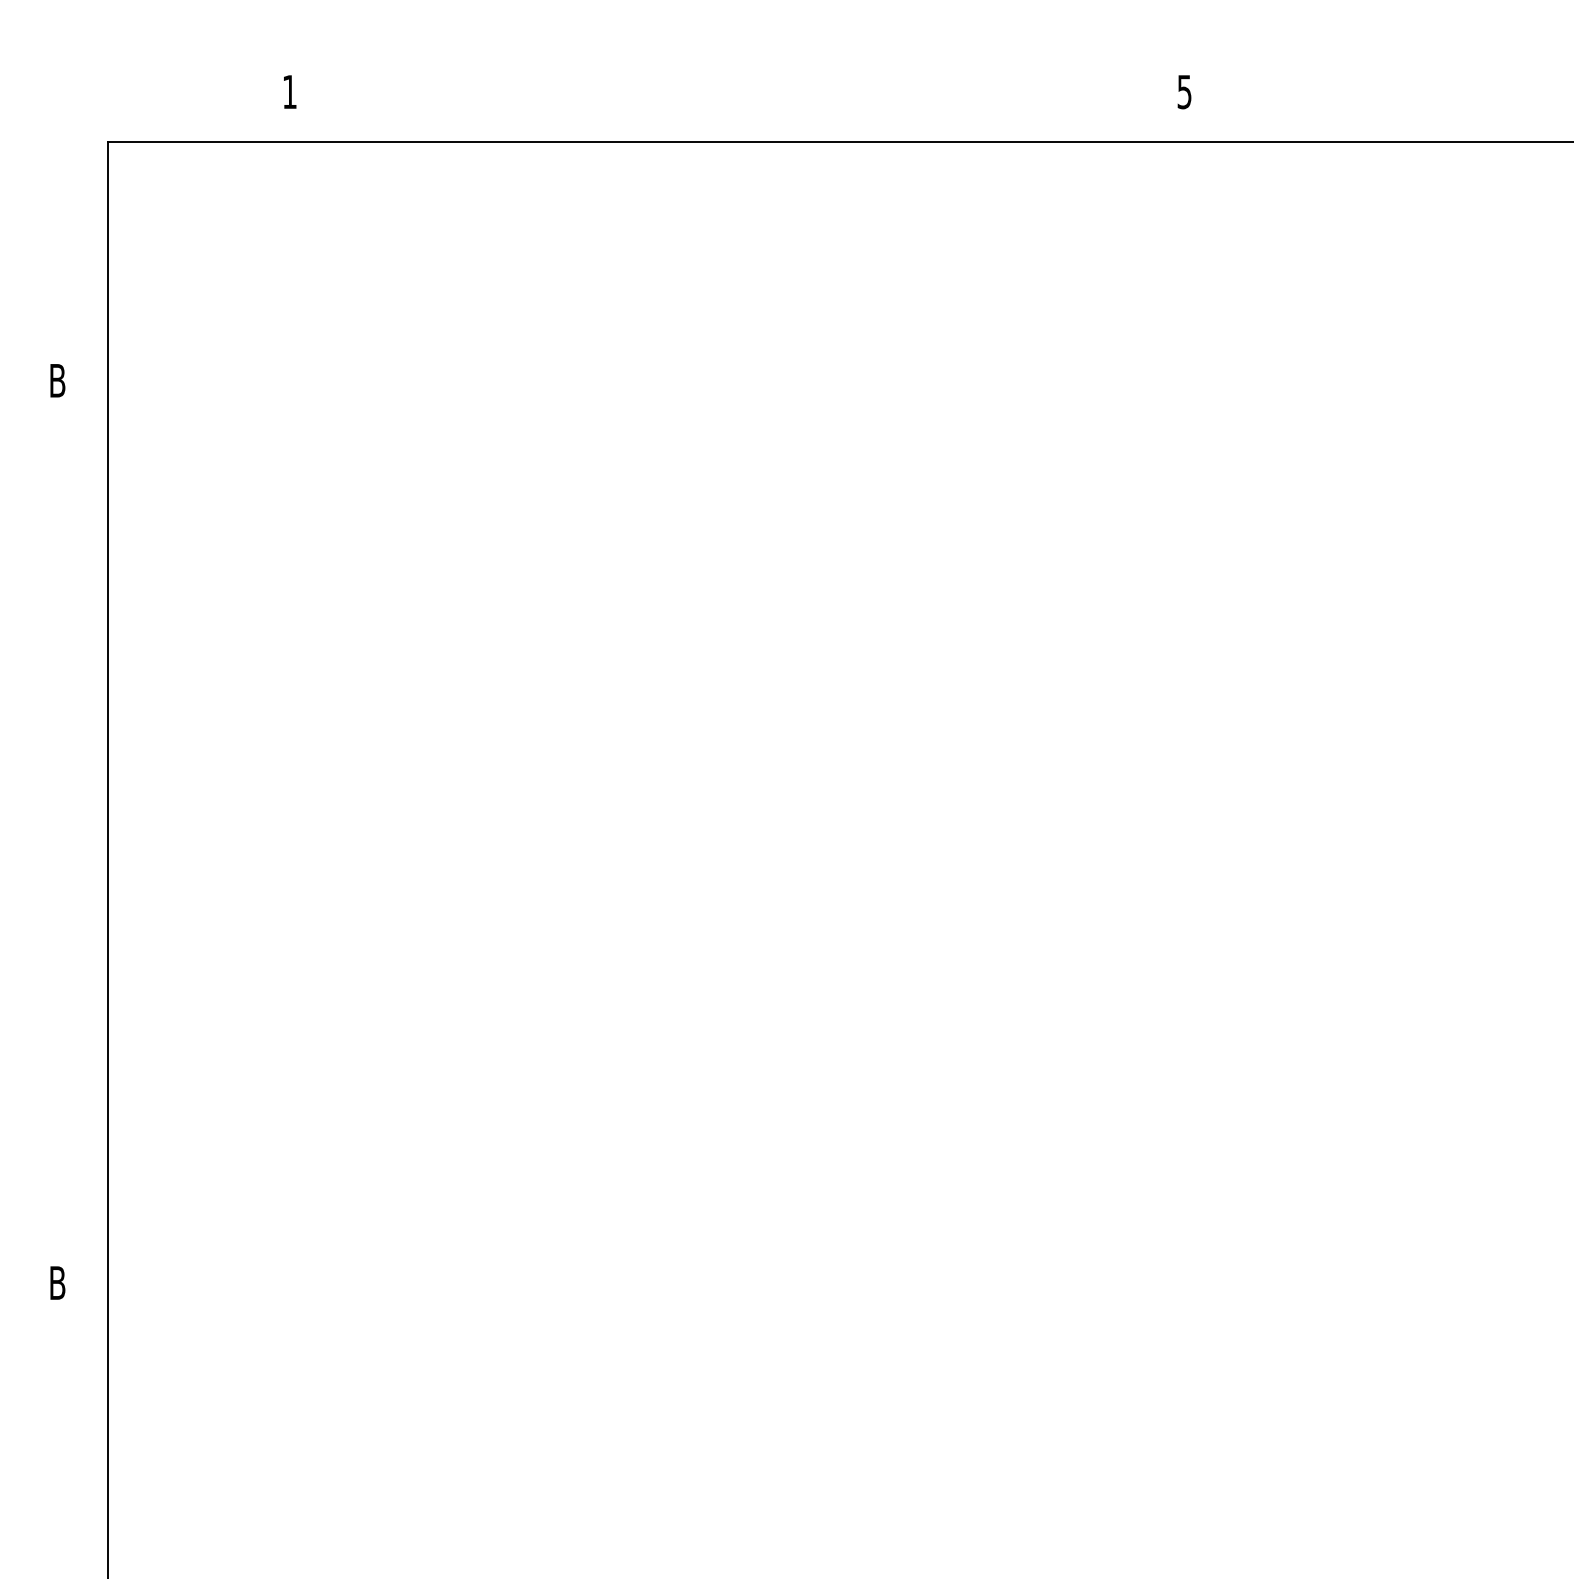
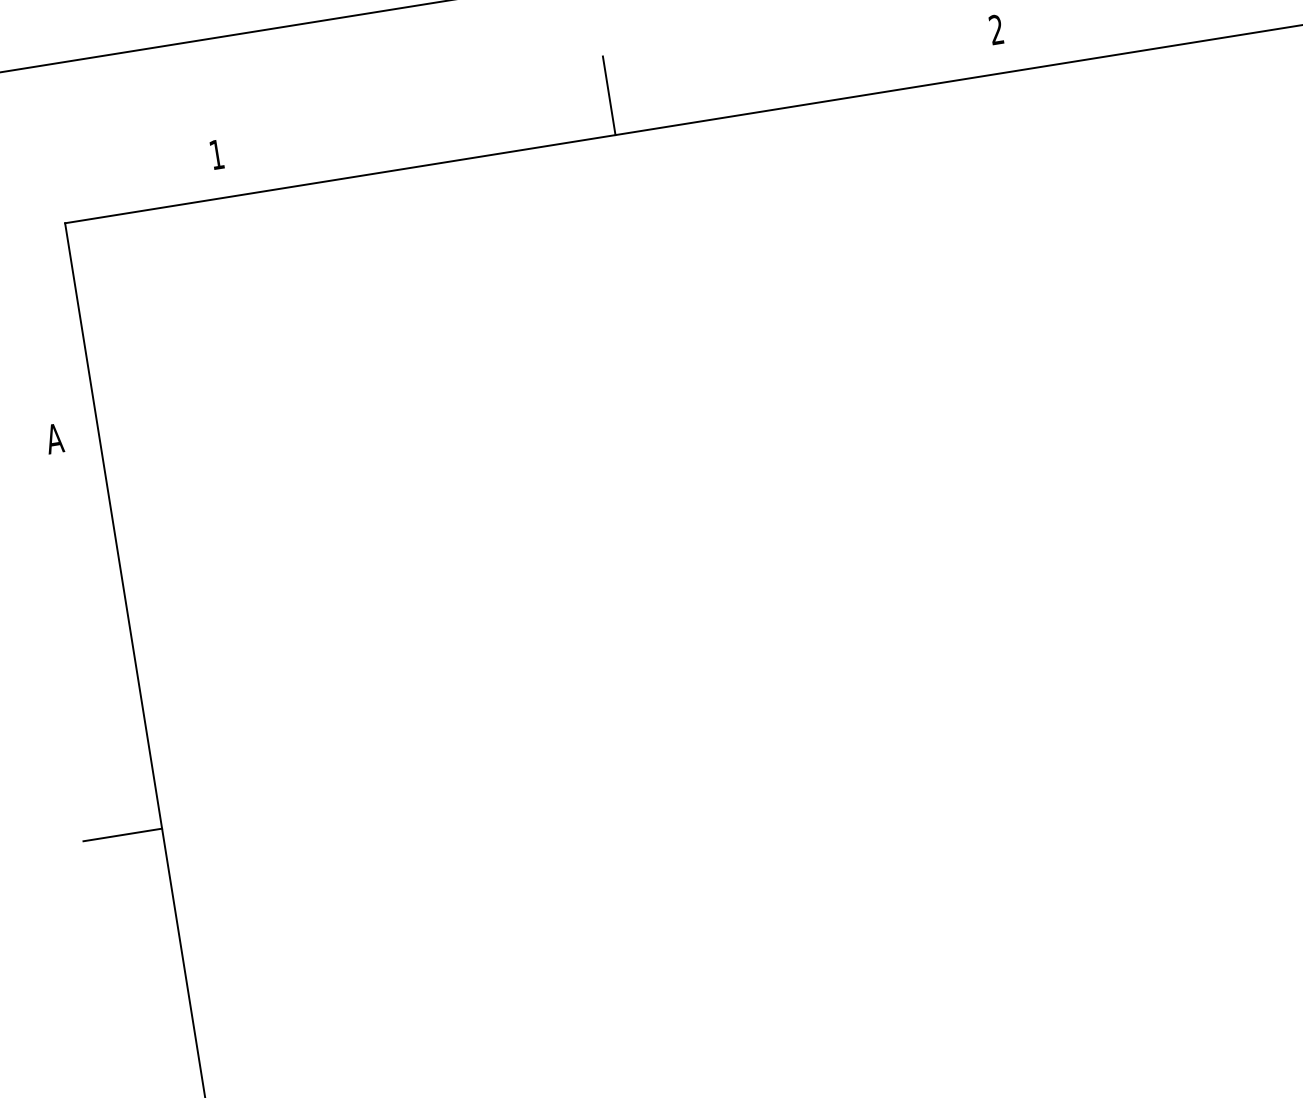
text: (1184, 91) -> (996, 29), 5 -> 2
line: (739, 96) -> (609, 95), added
text: (57, 380) -> (54, 438), B -> A
line: (62, 836) -> (122, 835), added

